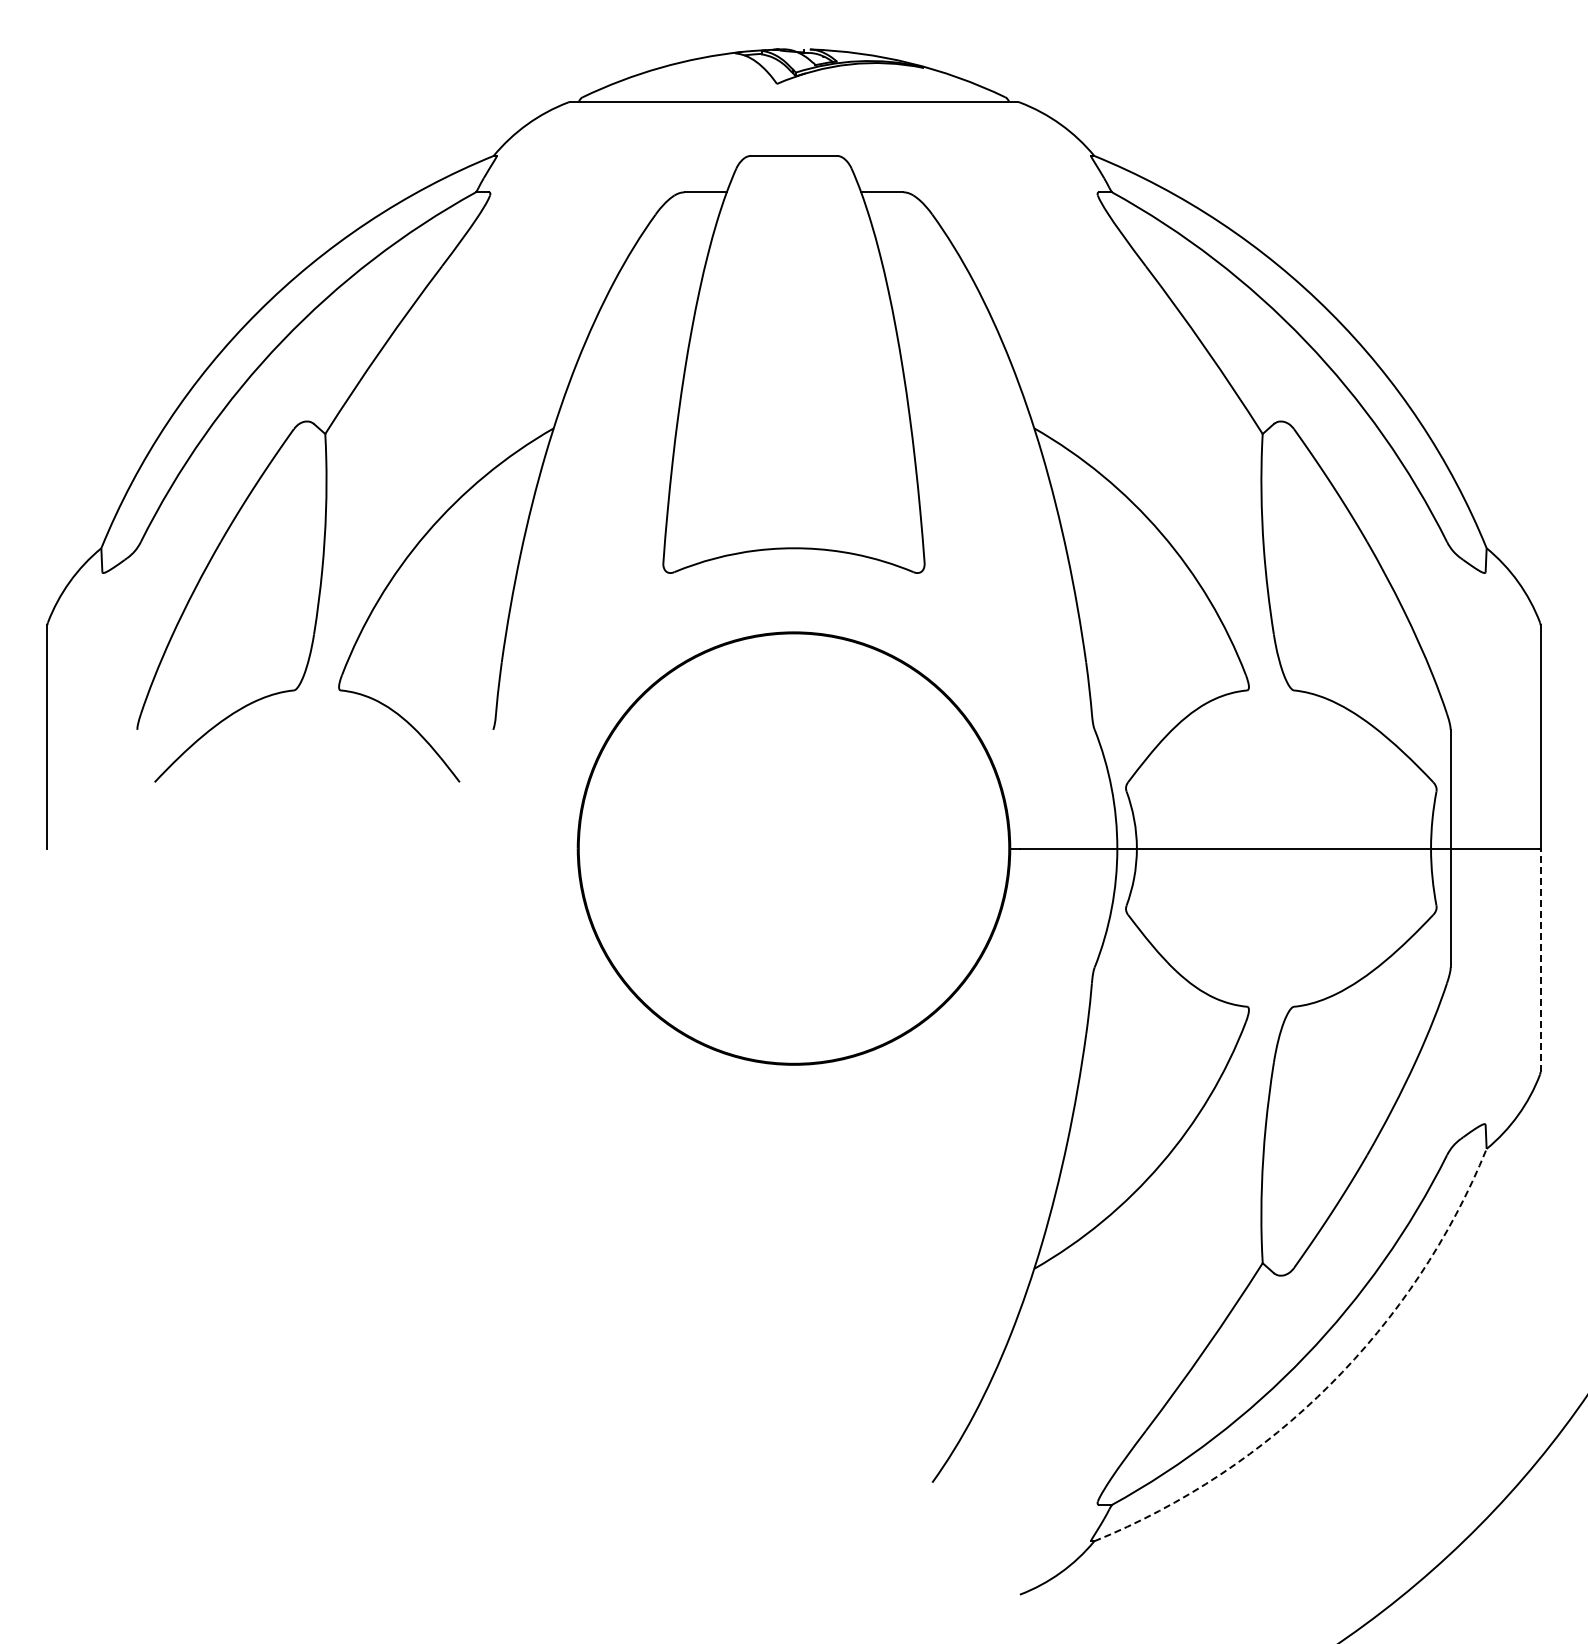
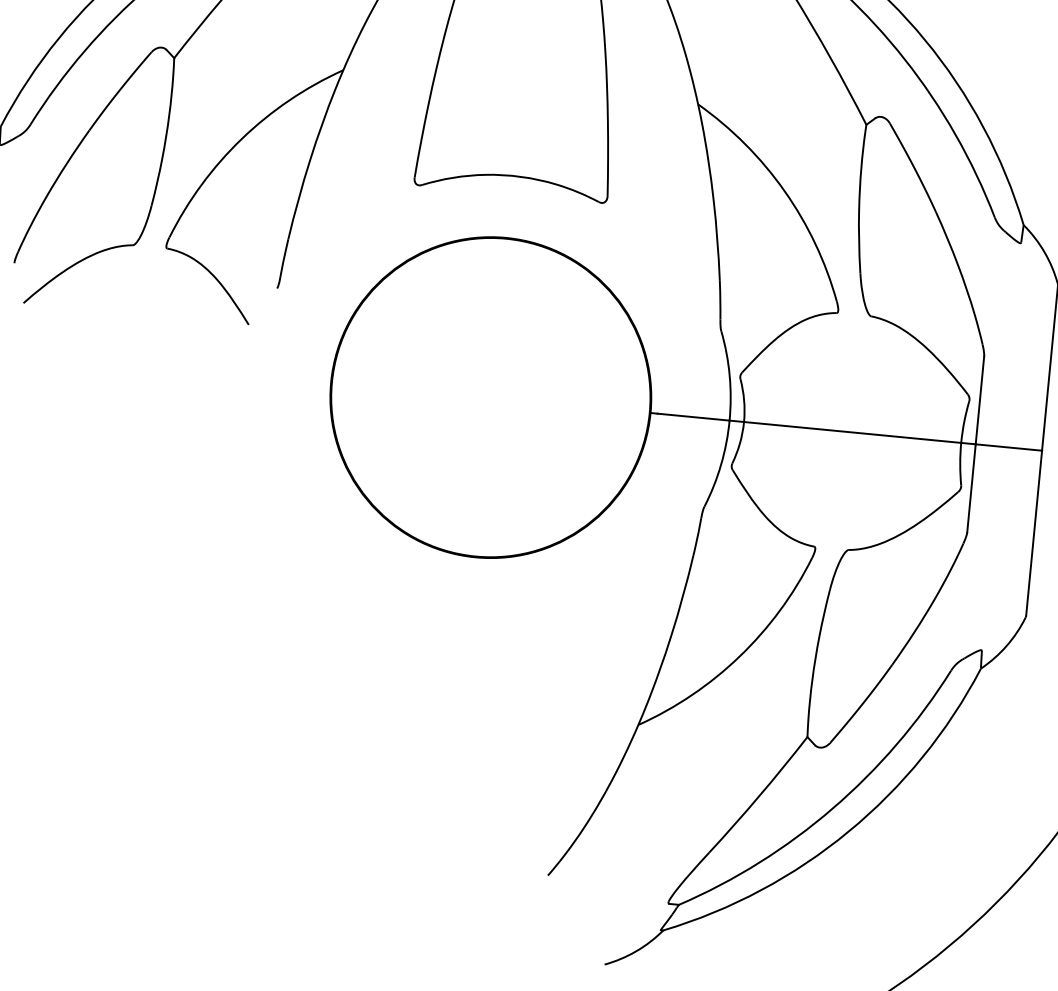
line: (1540, 960) -> (1034, 533), dashed -> solid
arc: (1330, 1384) -> (848, 831), dashed -> solid

